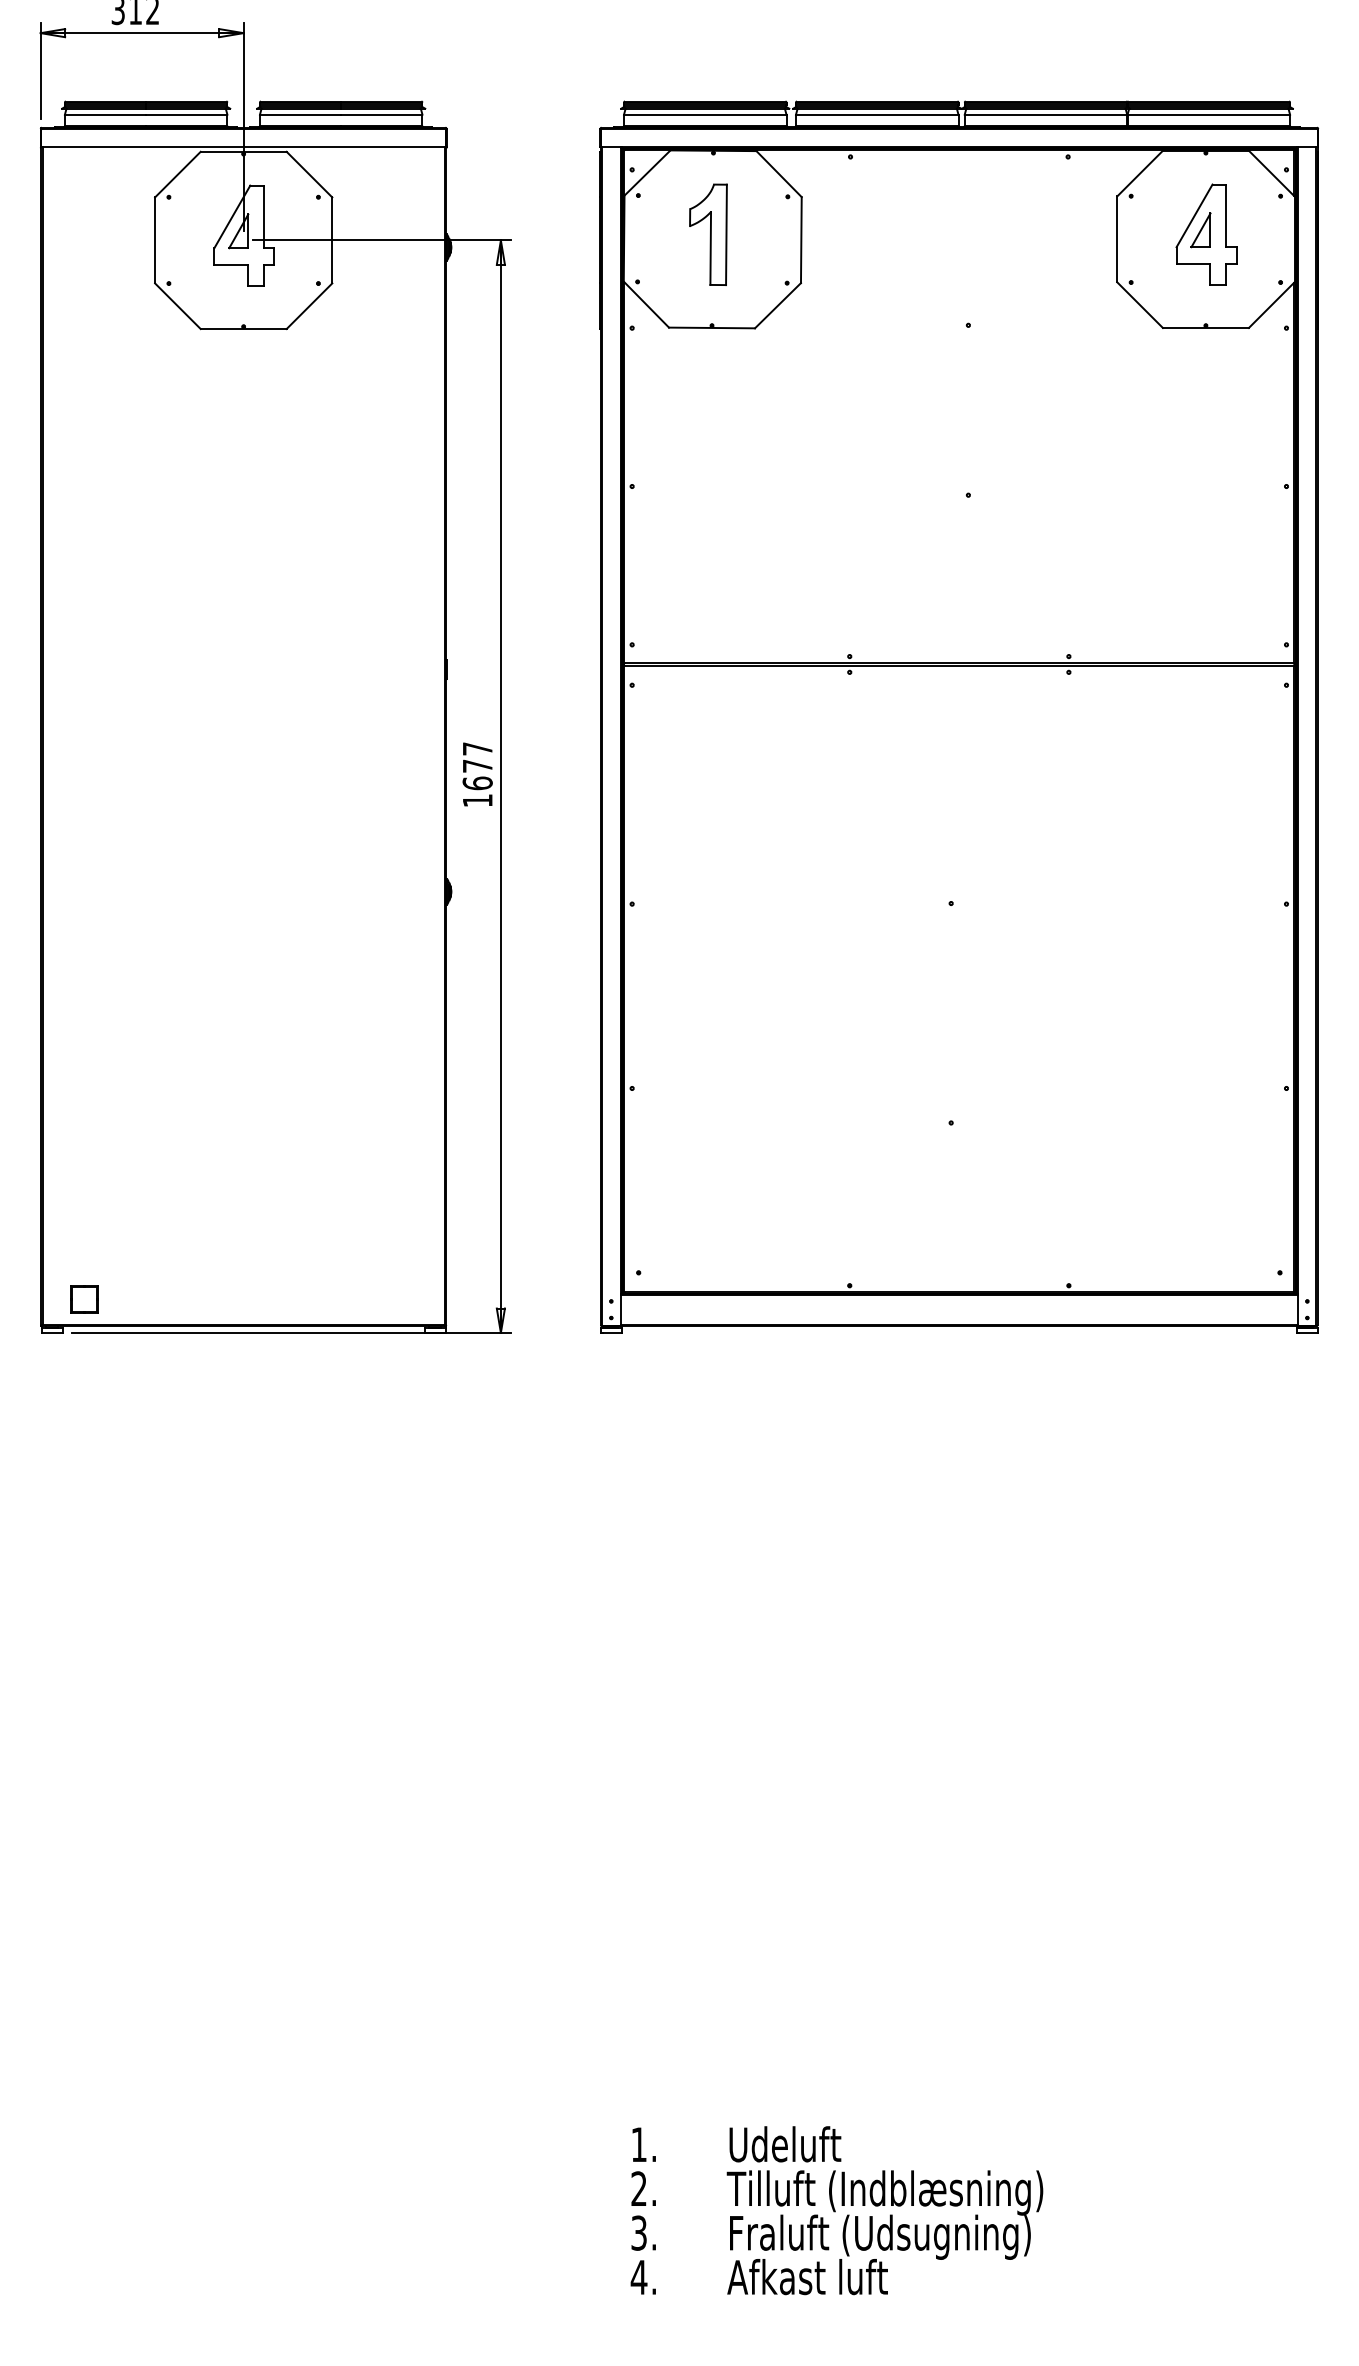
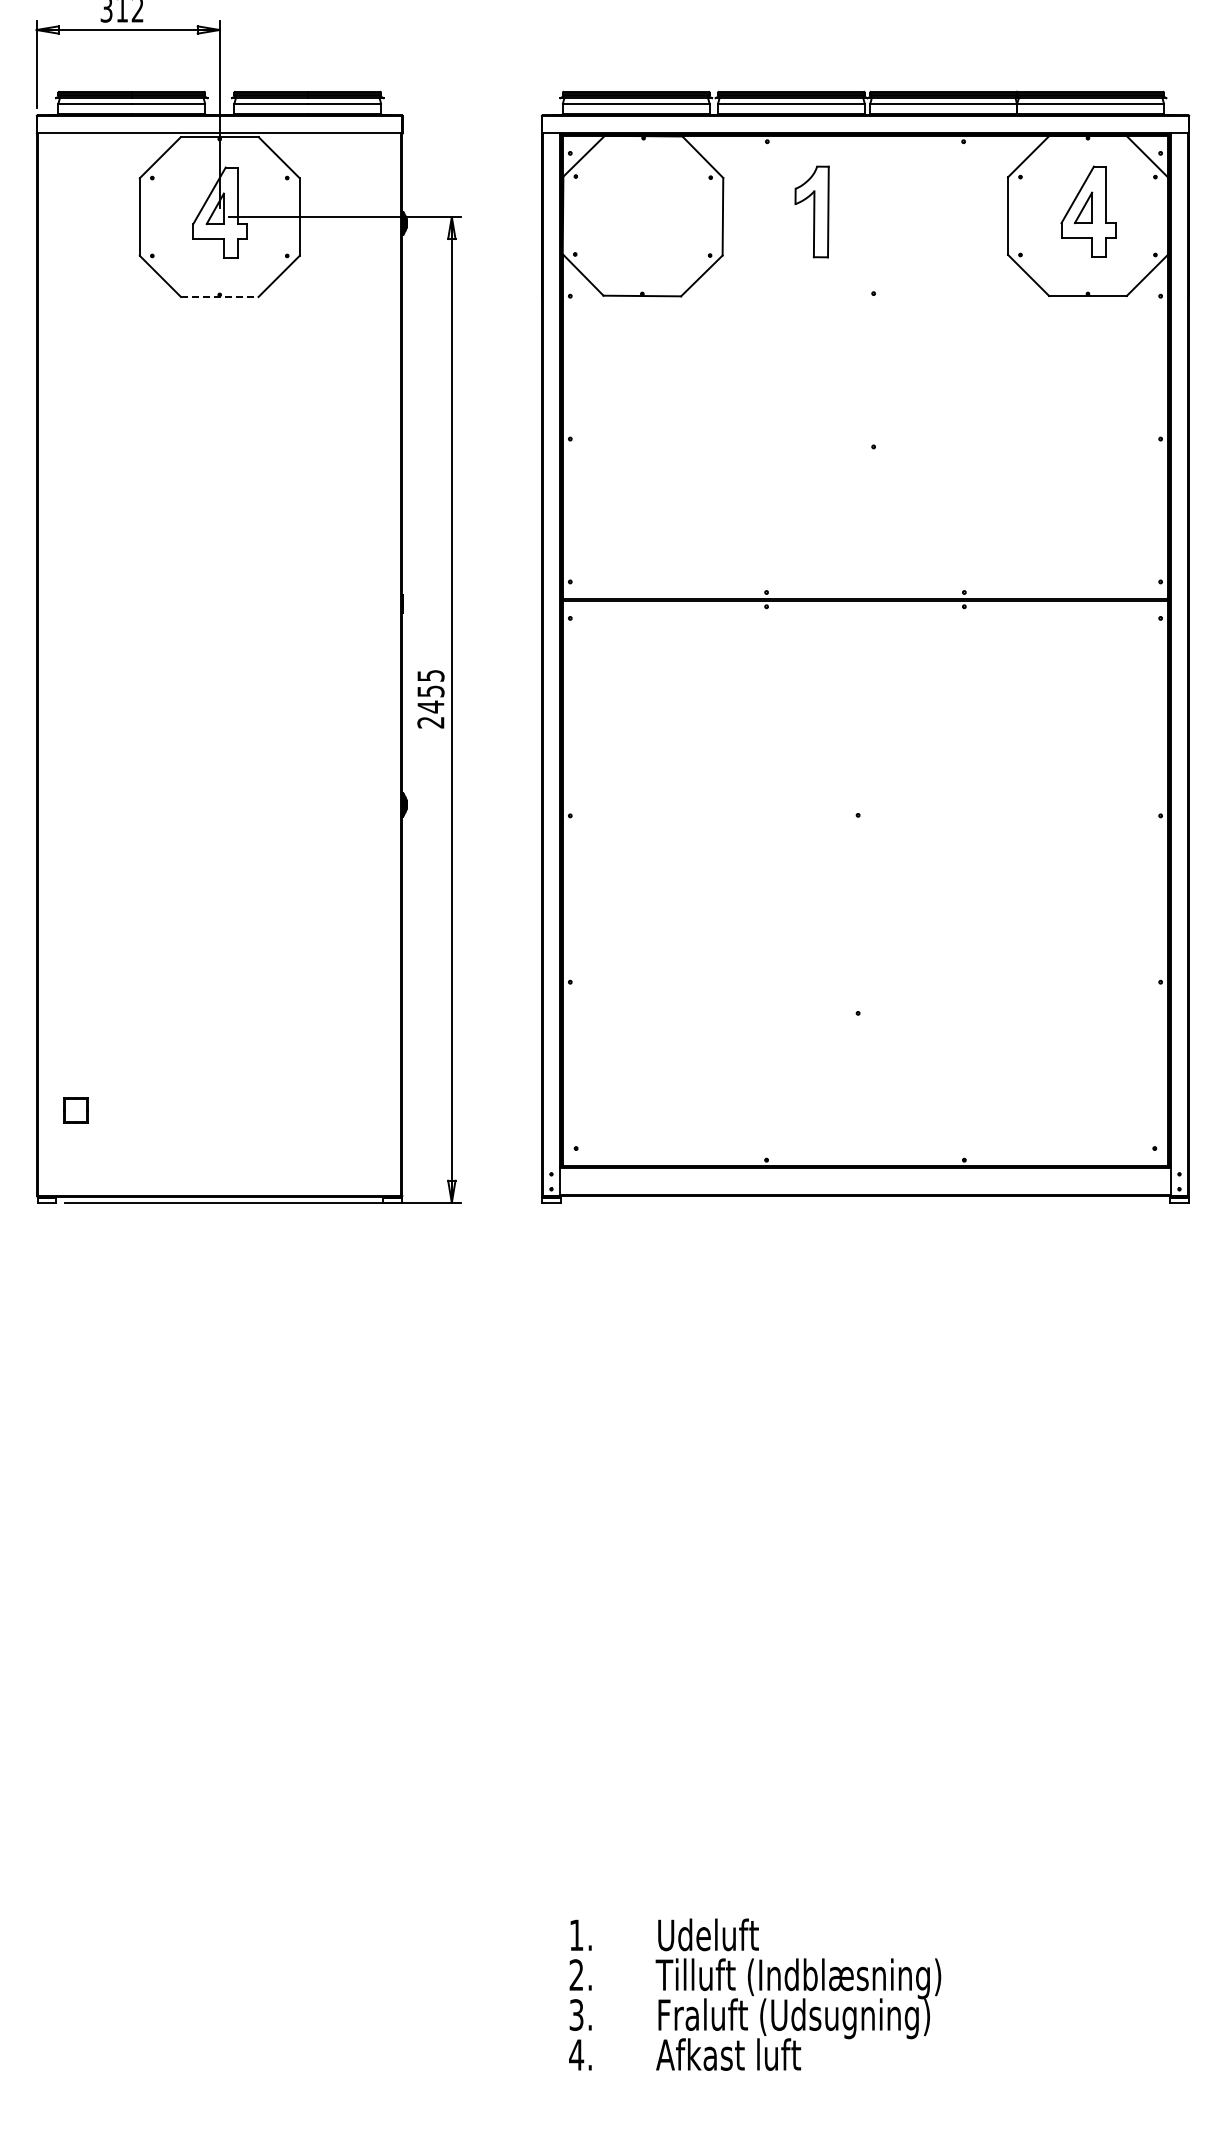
part: (707, 234) -> (811, 211), moved
line: (243, 328) -> (219, 296), solid -> dashed
text: (477, 775) -> (430, 699), 1677 -> 2455
part: (83, 1299) -> (75, 1110), moved

